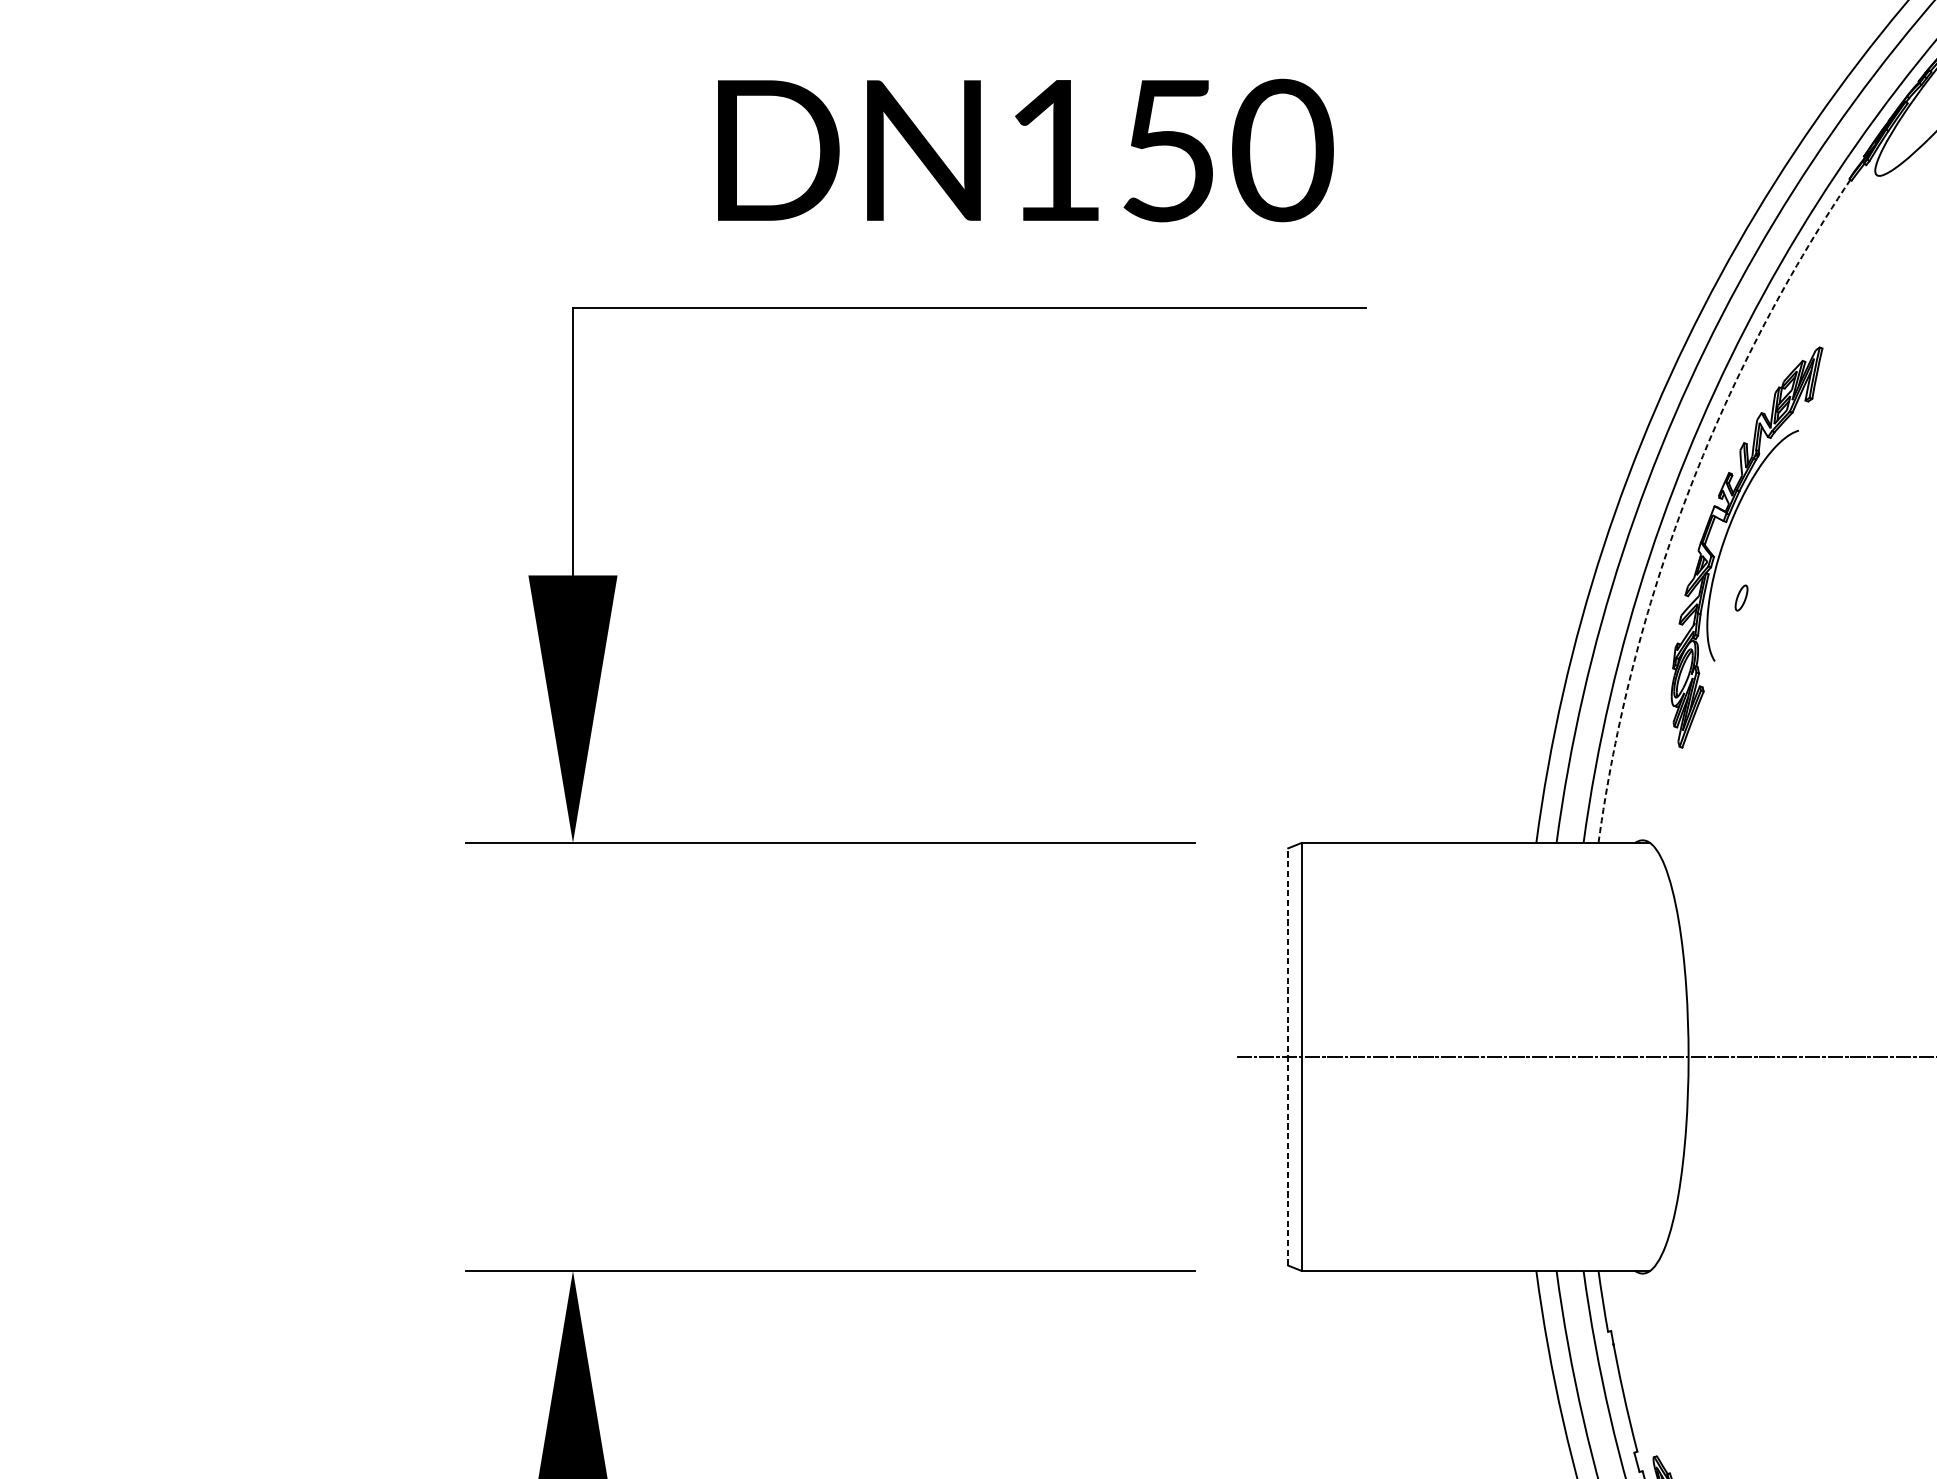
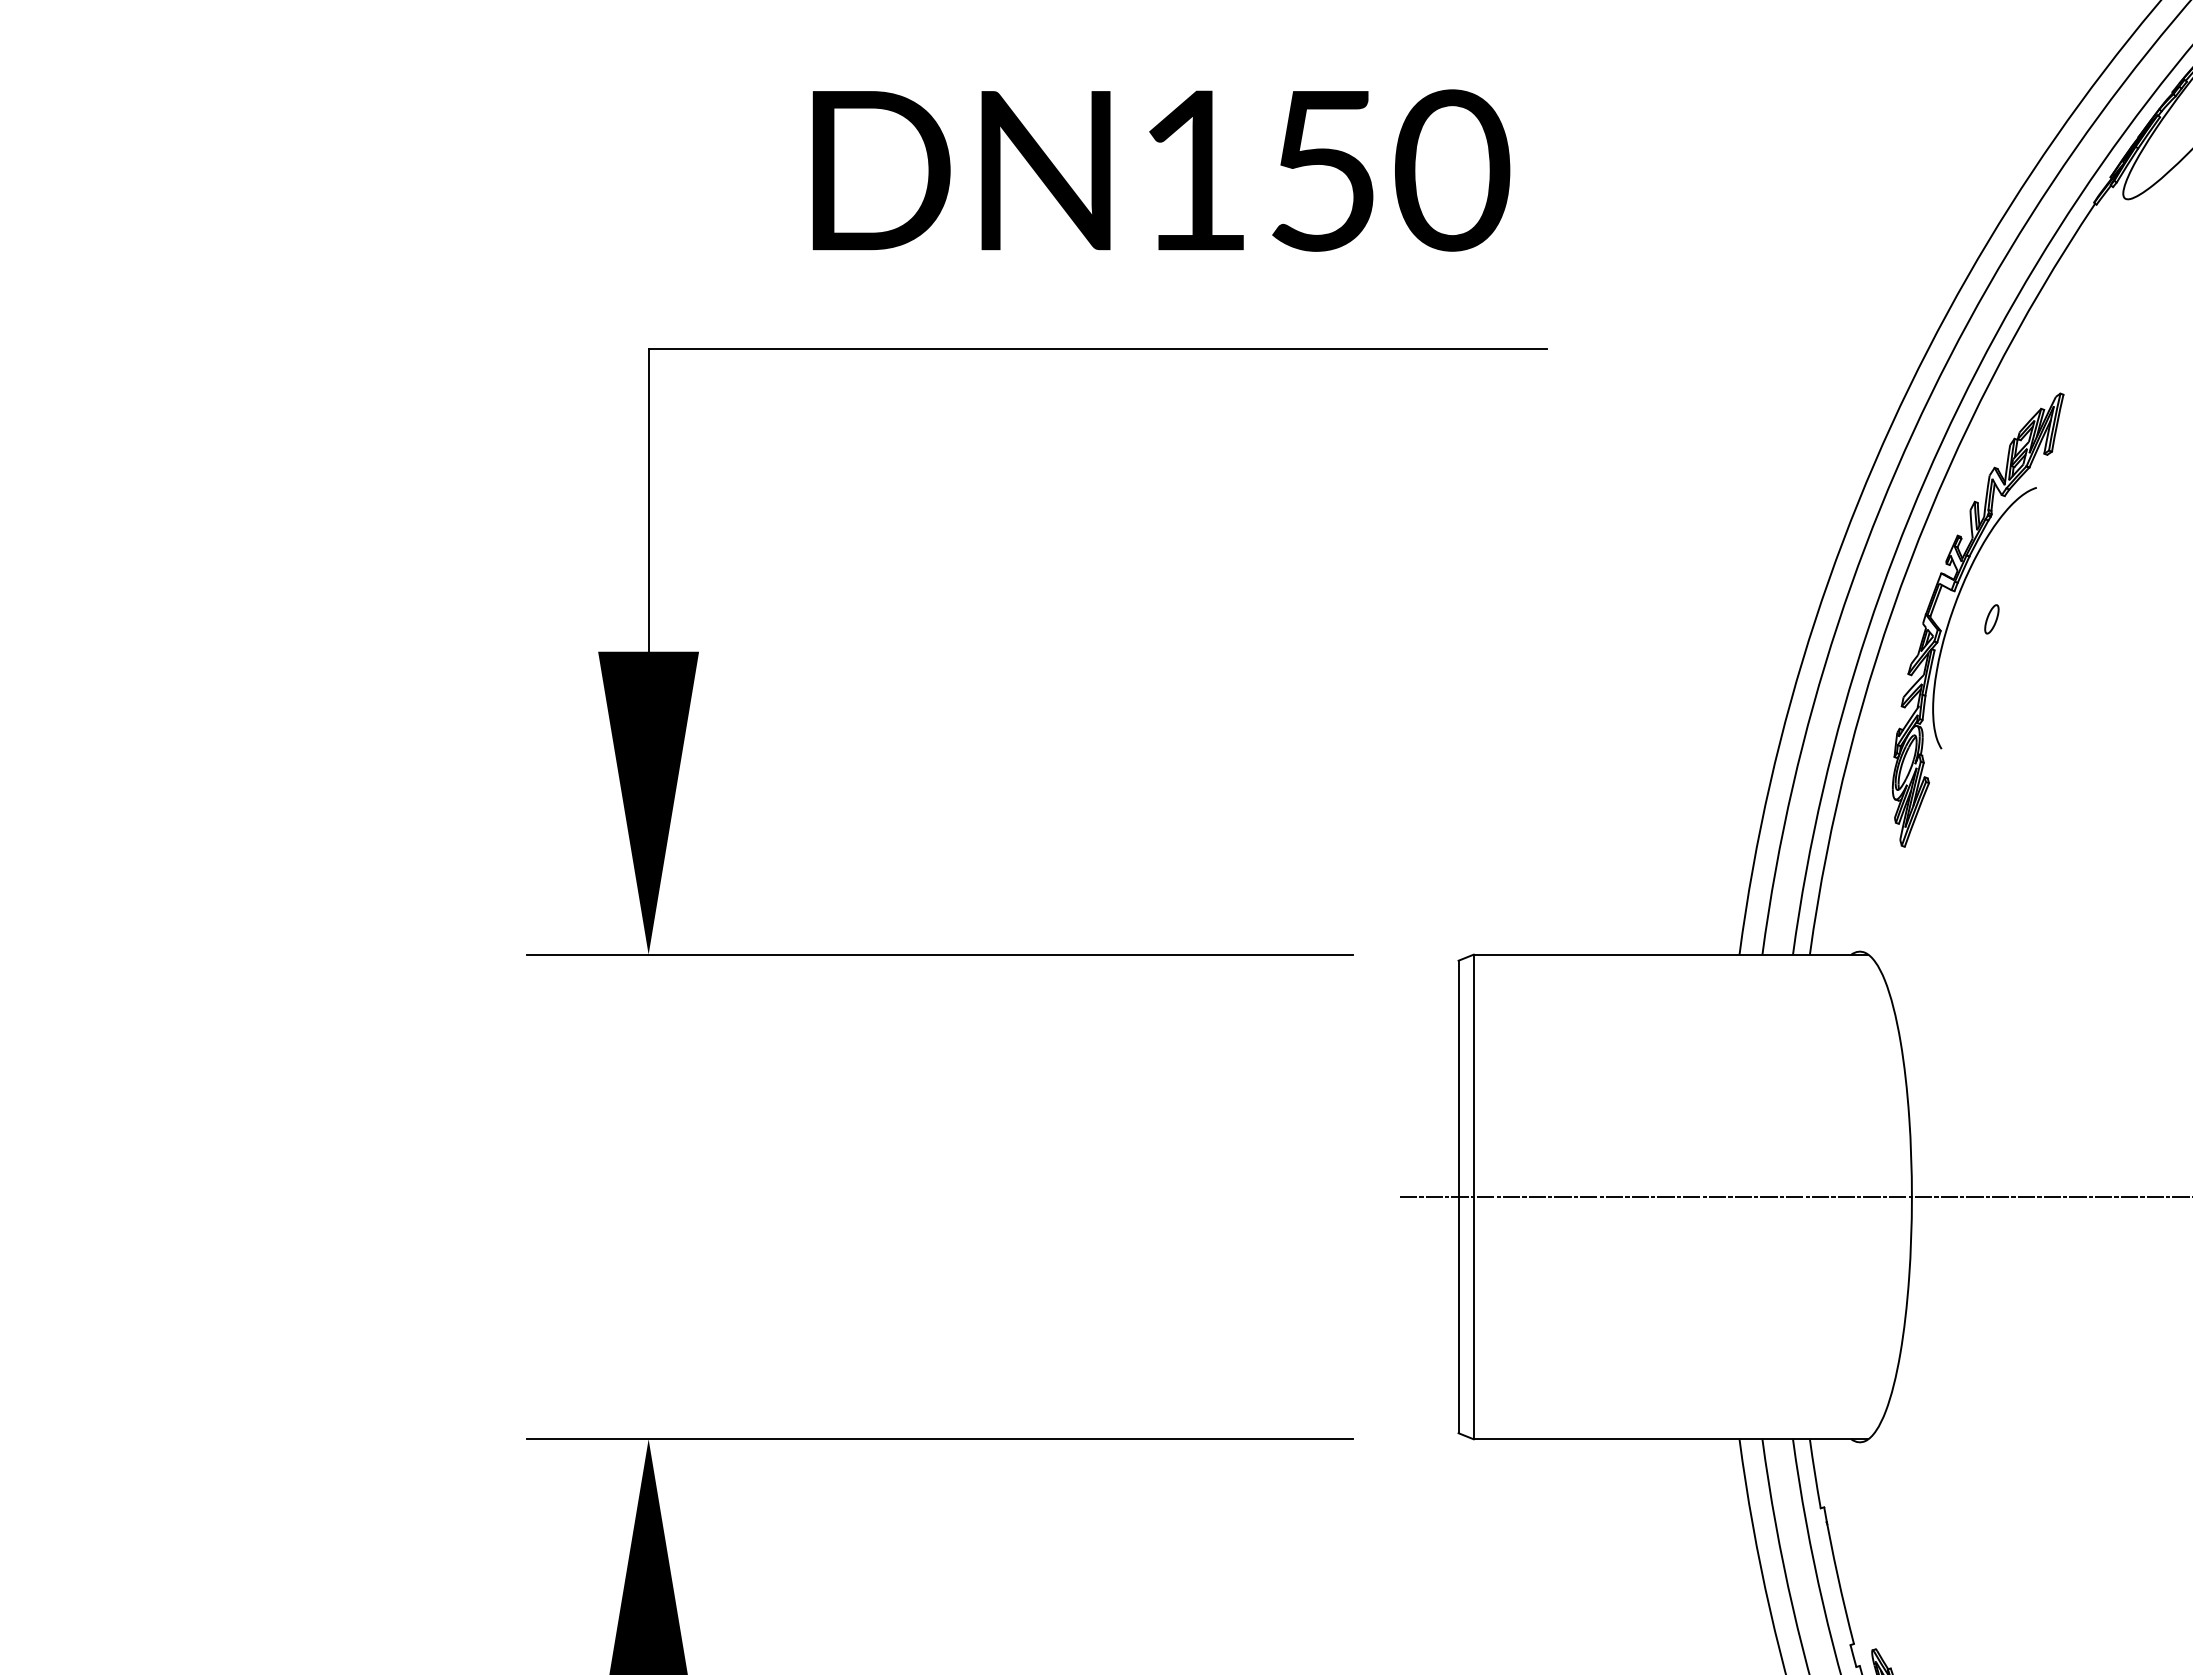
arc: (1686, 496) -> (1909, 562), dashed -> solid
part: (1741, 598) -> (1991, 619), moved
line: (1288, 1056) -> (1458, 1196), dashed -> solid

